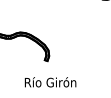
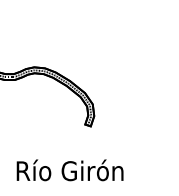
text: (50, 82) -> (69, 170), moved

